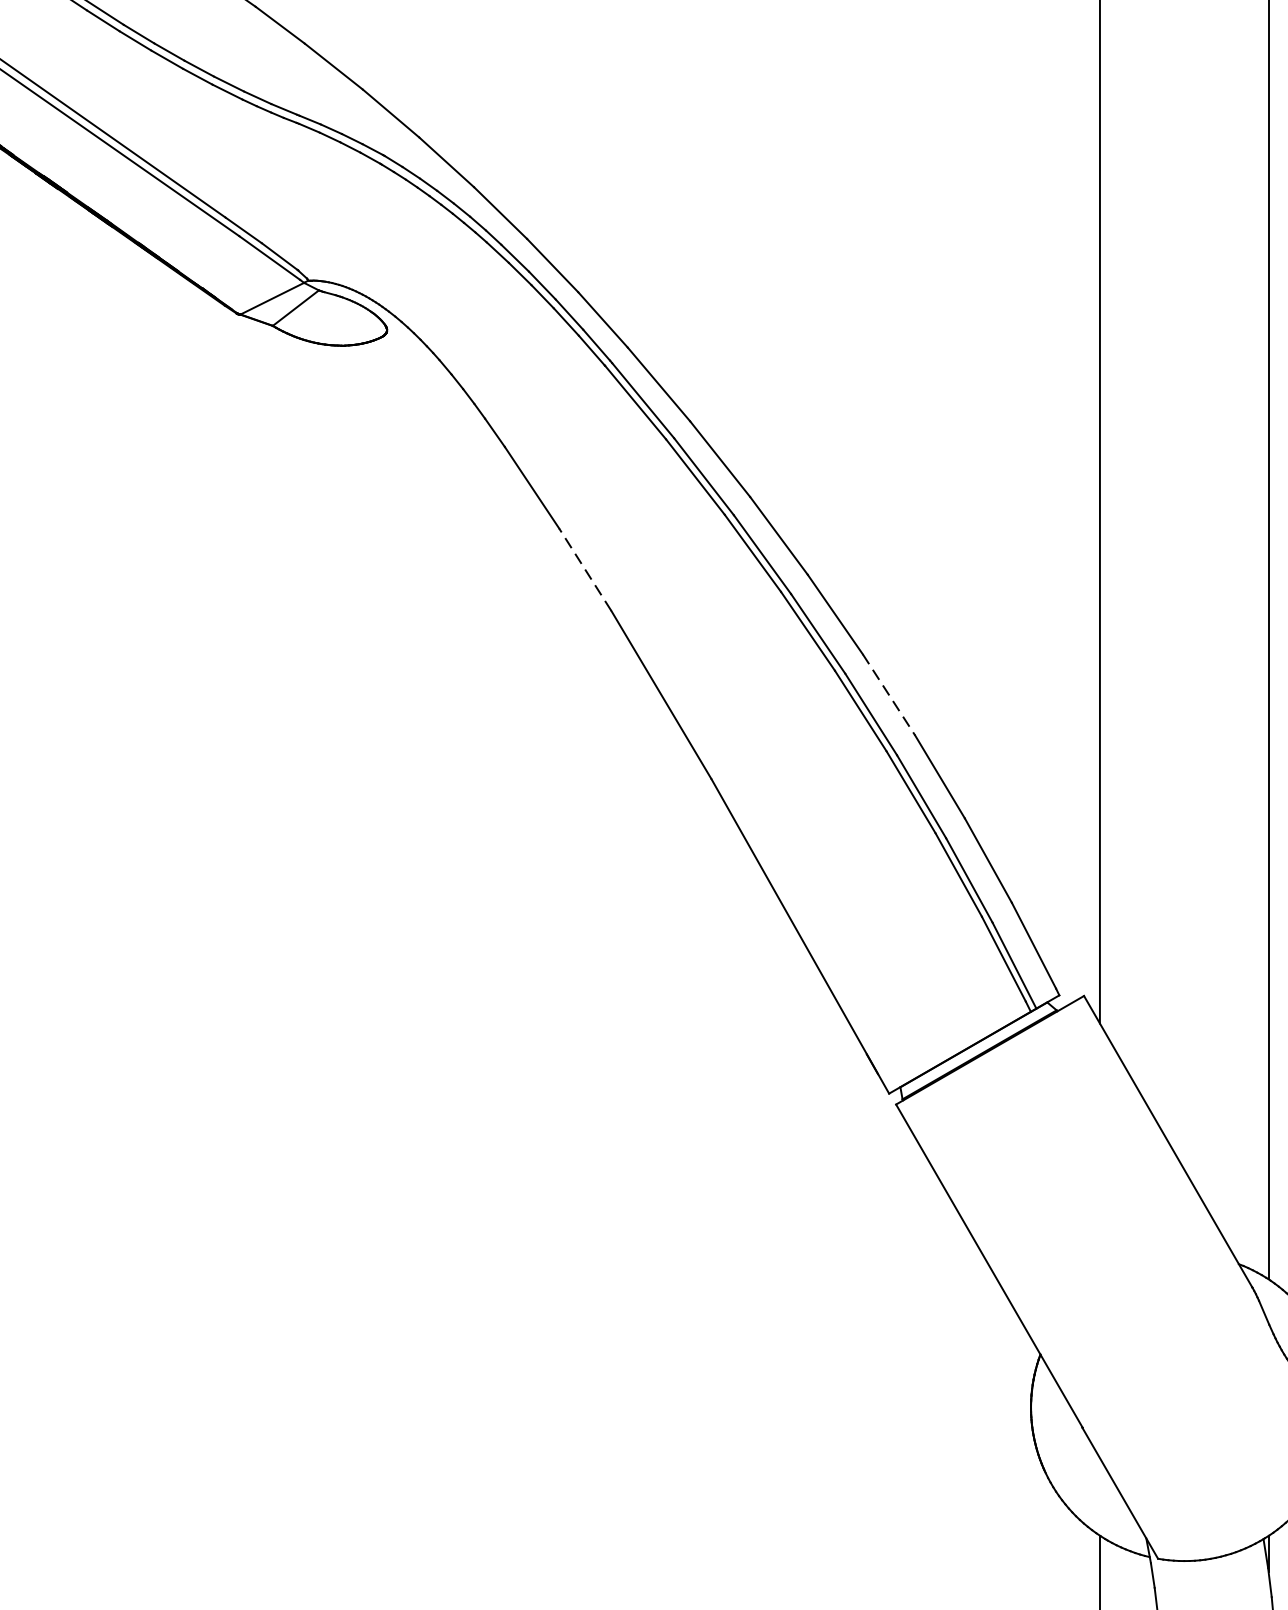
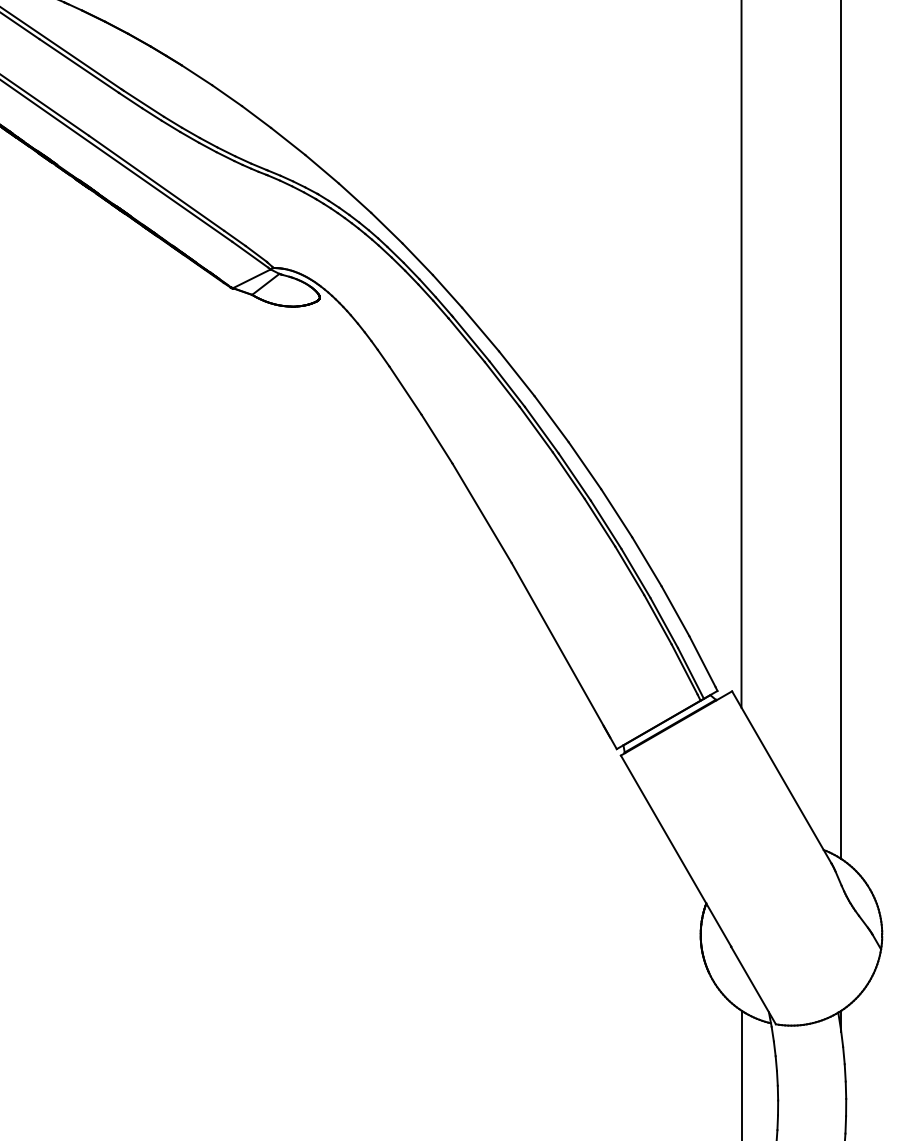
line: (586, 570) -> (437, 439), dashed -> solid
line: (888, 695) -> (616, 513), dashed -> solid

